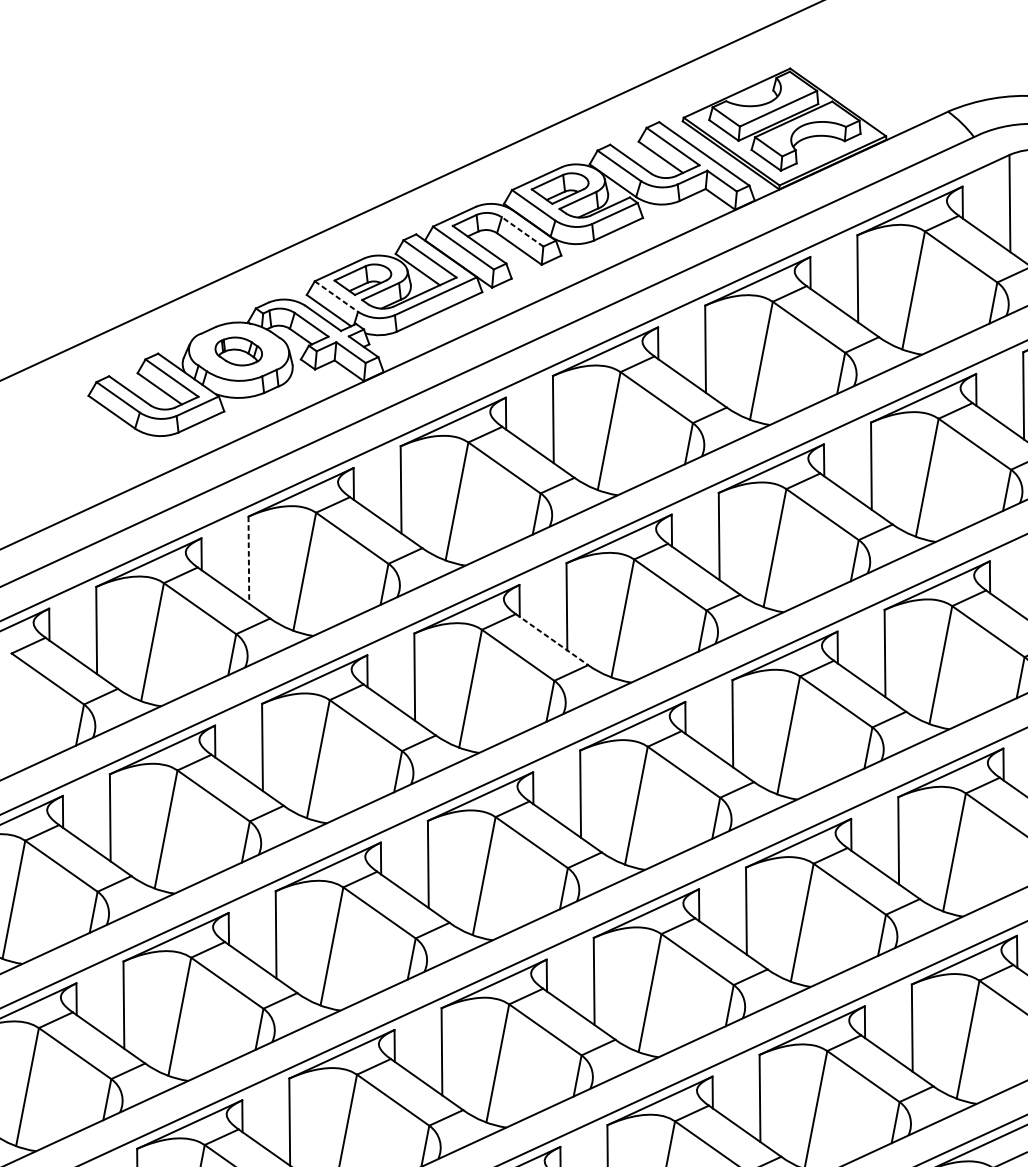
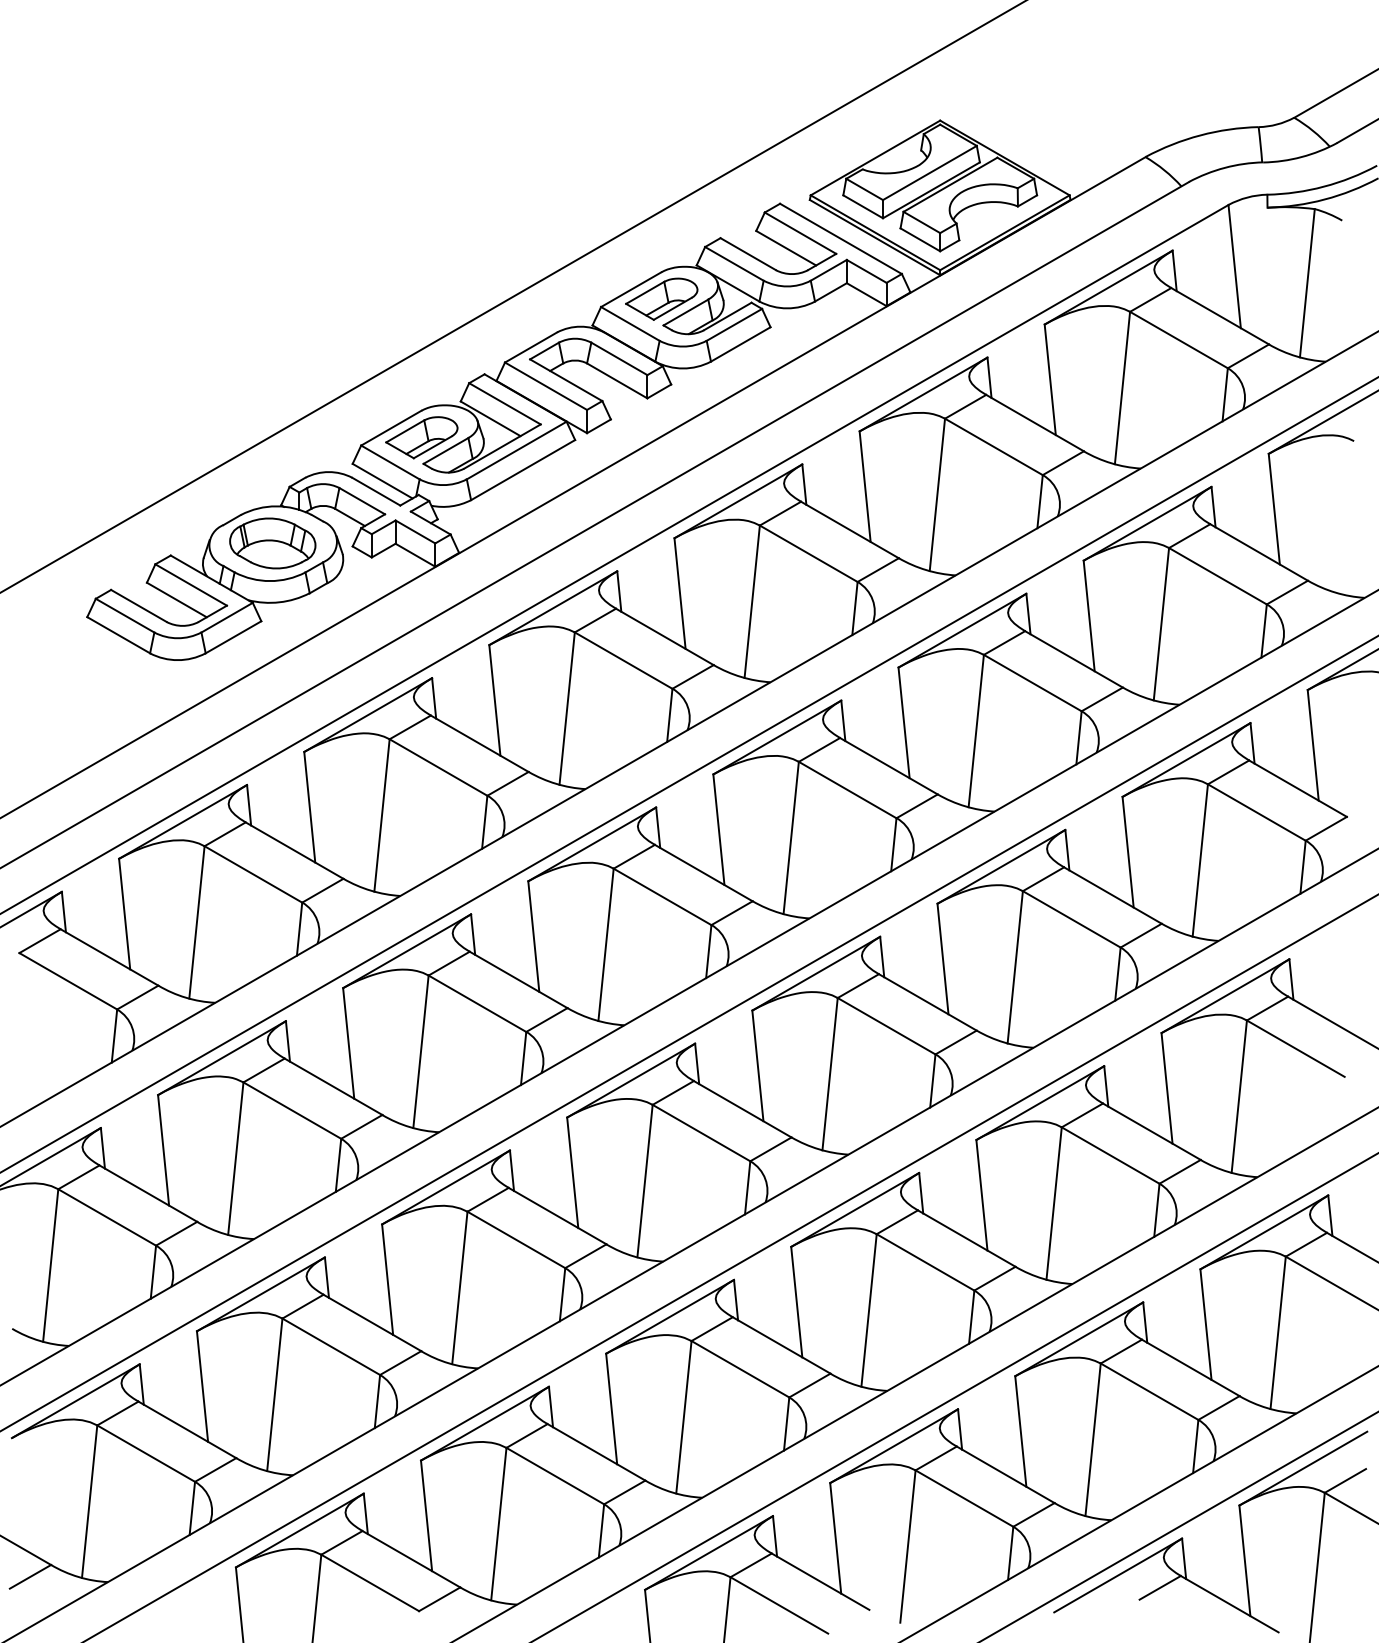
line: (521, 231) -> (618, 358), dashed -> solid
line: (336, 296) -> (390, 462), dashed -> solid
part: (238, 351) -> (272, 543), size x1.43
line: (248, 560) -> (309, 807), dashed -> solid
line: (552, 640) -> (704, 873), dashed -> solid

